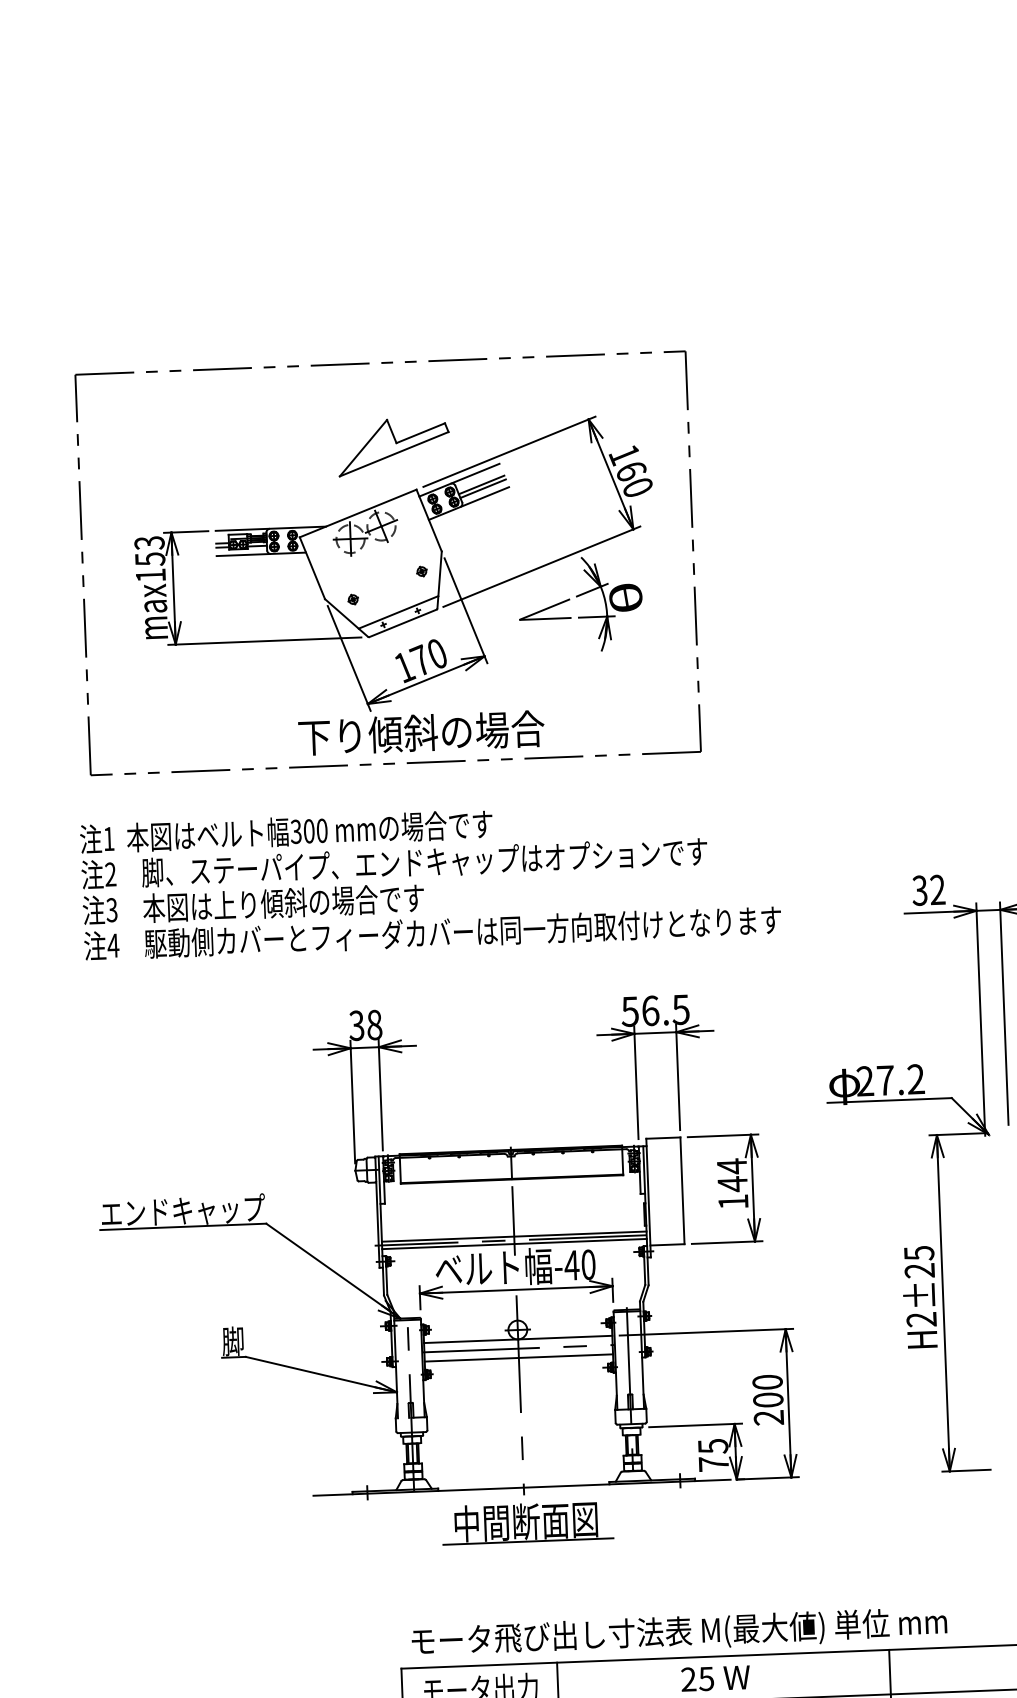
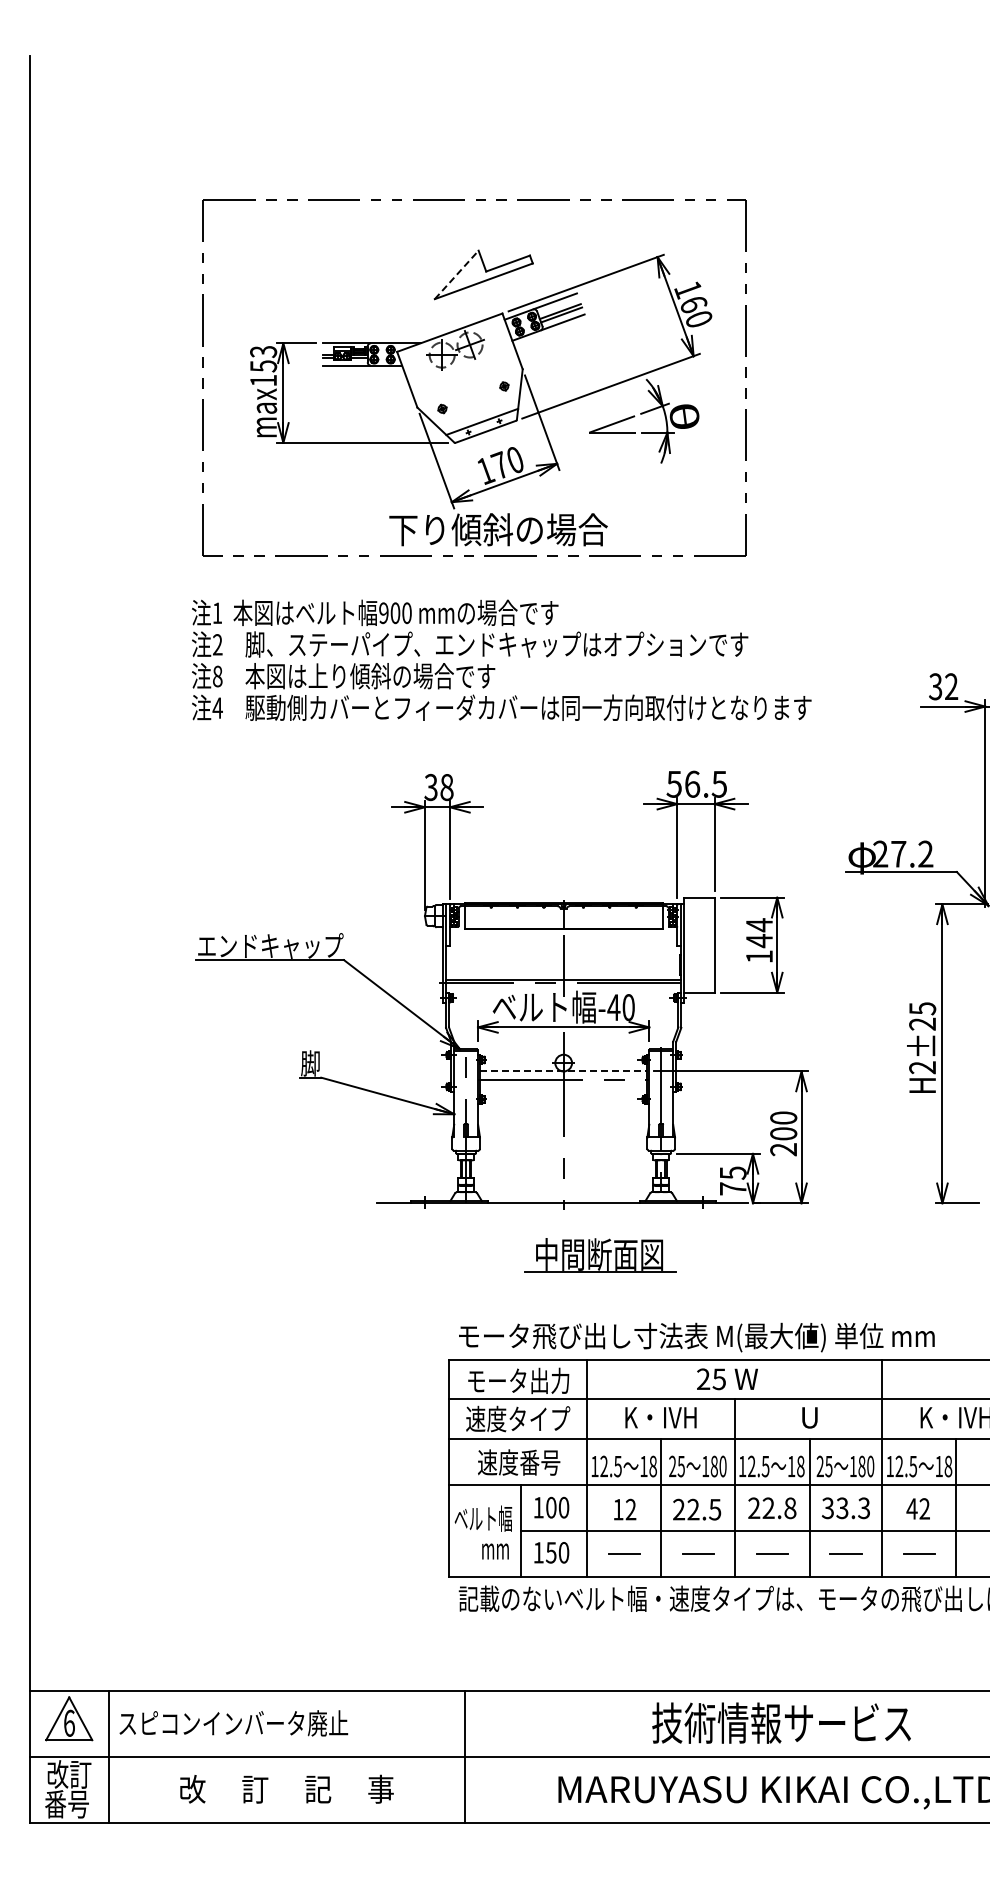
line: (363, 447) -> (456, 274), solid -> dashed
text: (295, 831) -> (383, 612), 300 -> 900
text: (111, 910) -> (217, 676), 3 -> 8
line: (514, 1243) -> (563, 986), removed
line: (517, 1339) -> (563, 1071), solid -> dashed
line: (518, 1357) -> (563, 1087), removed
part: (527, 1522) -> (600, 1255), moved

